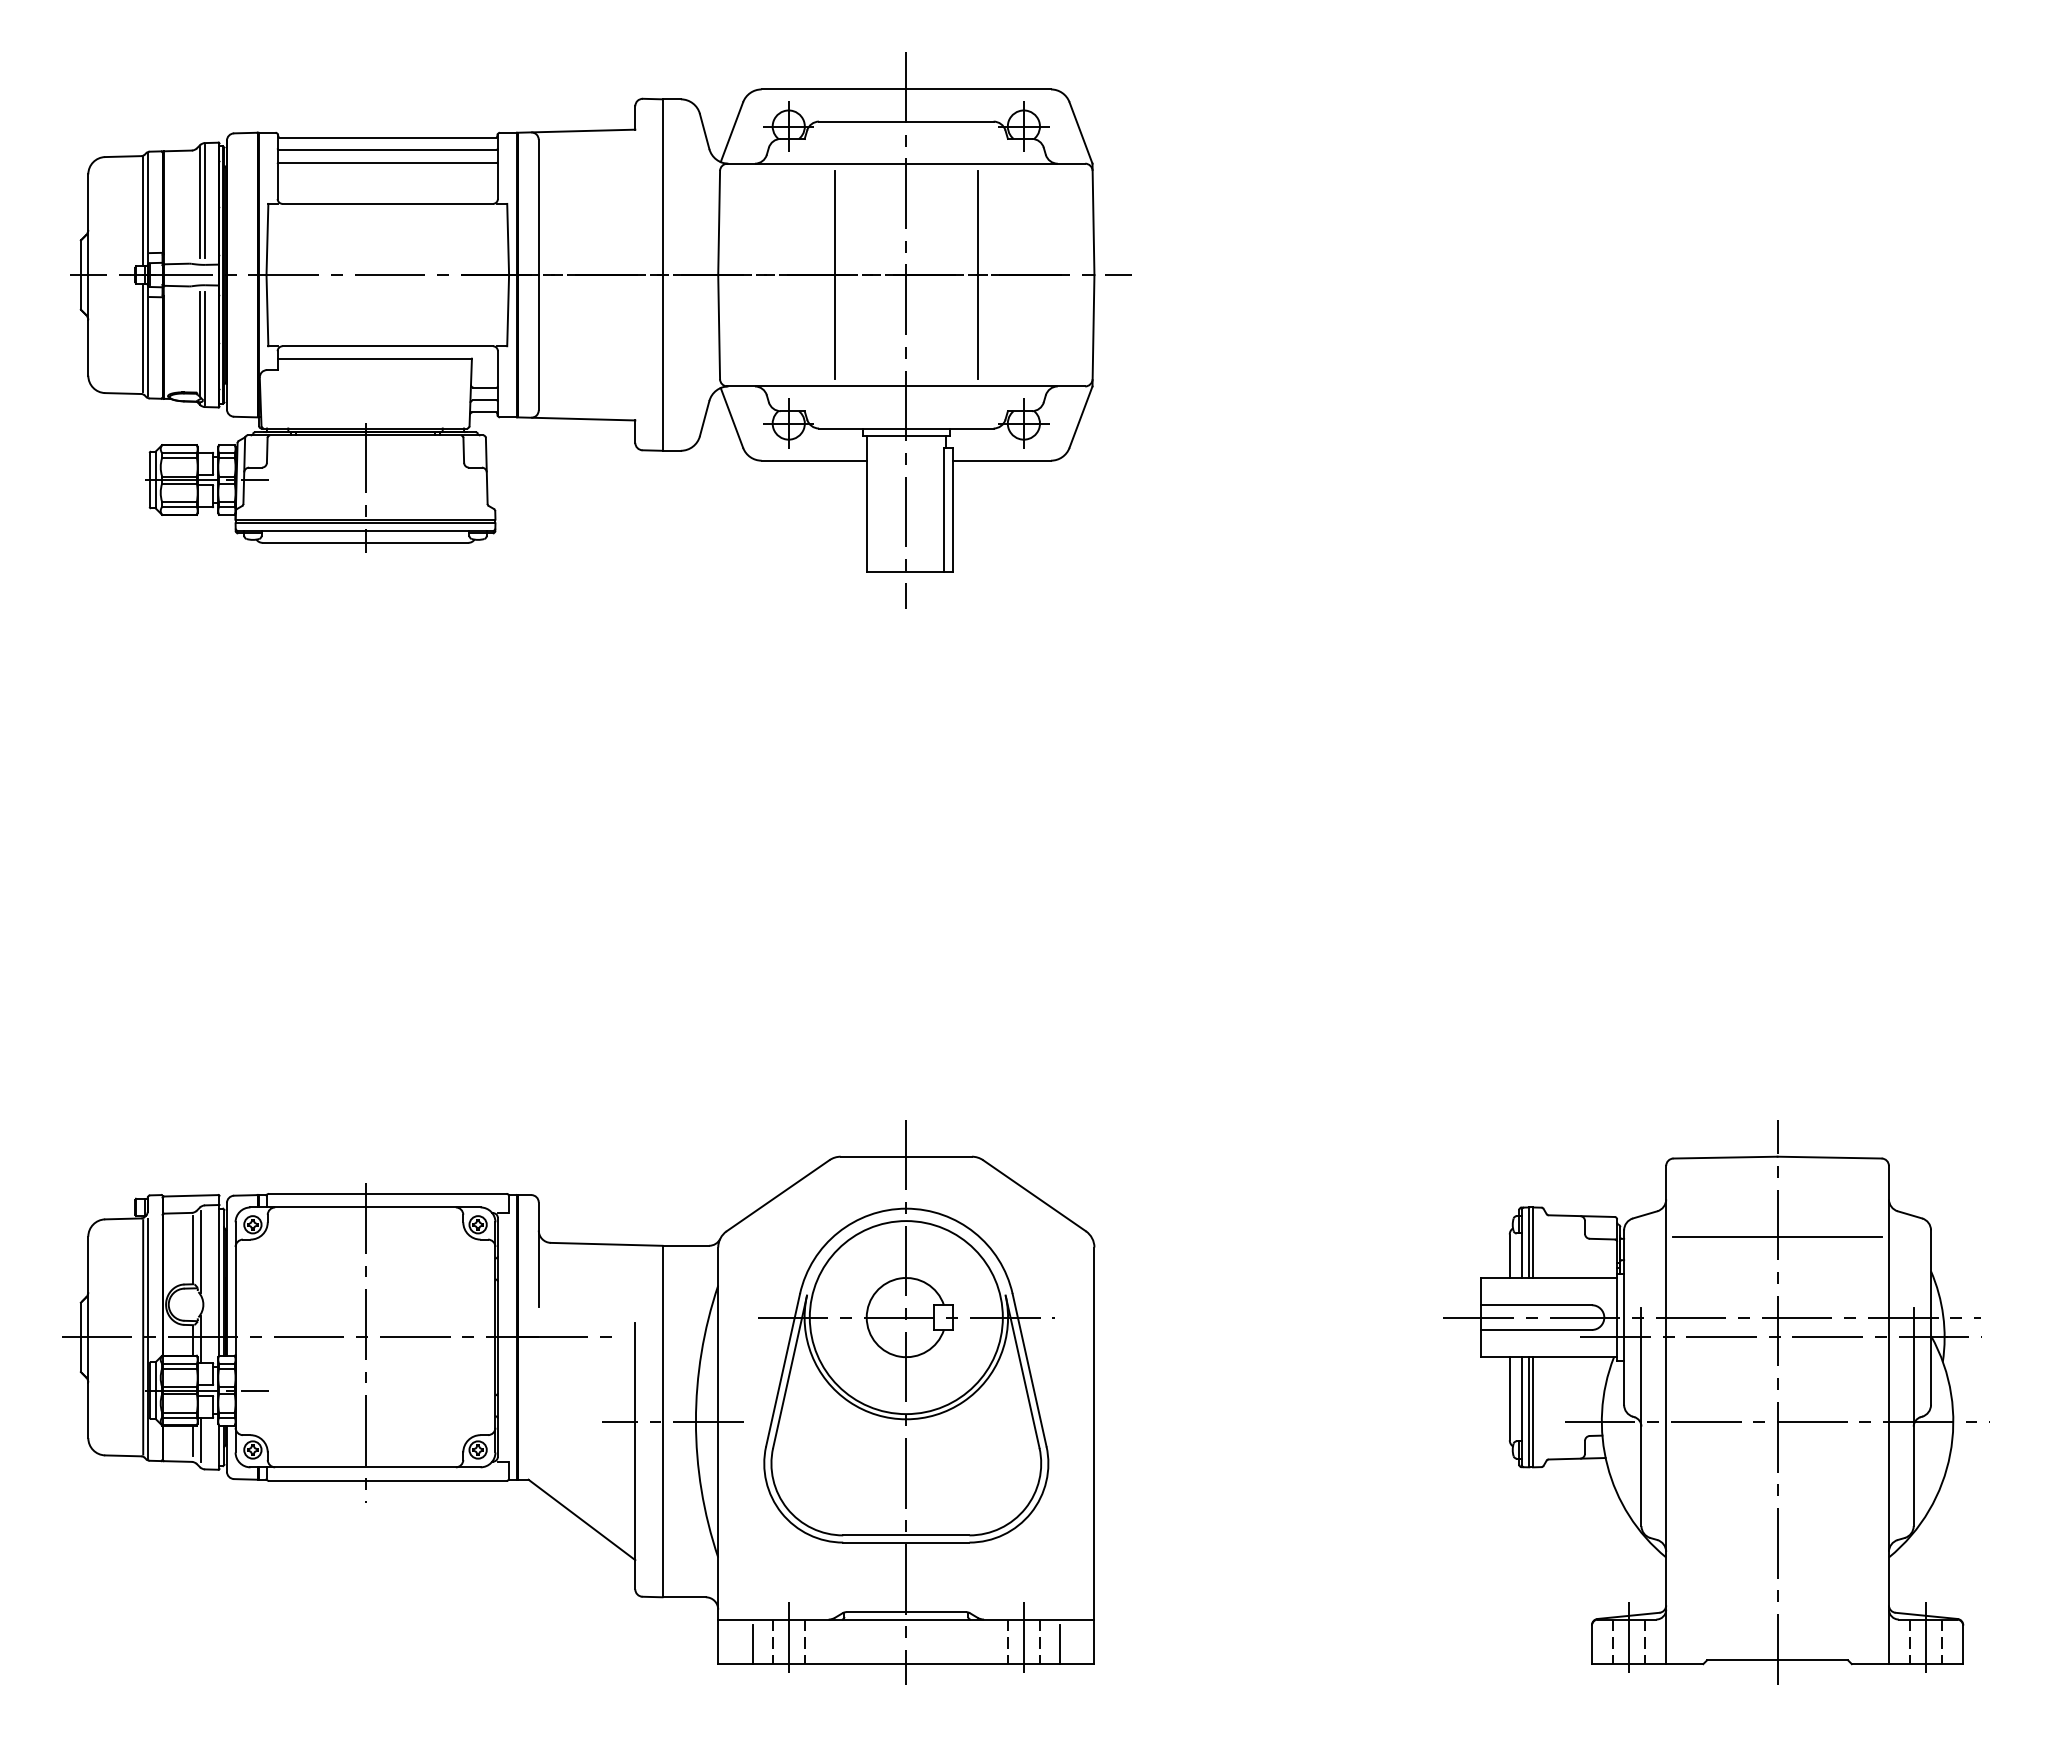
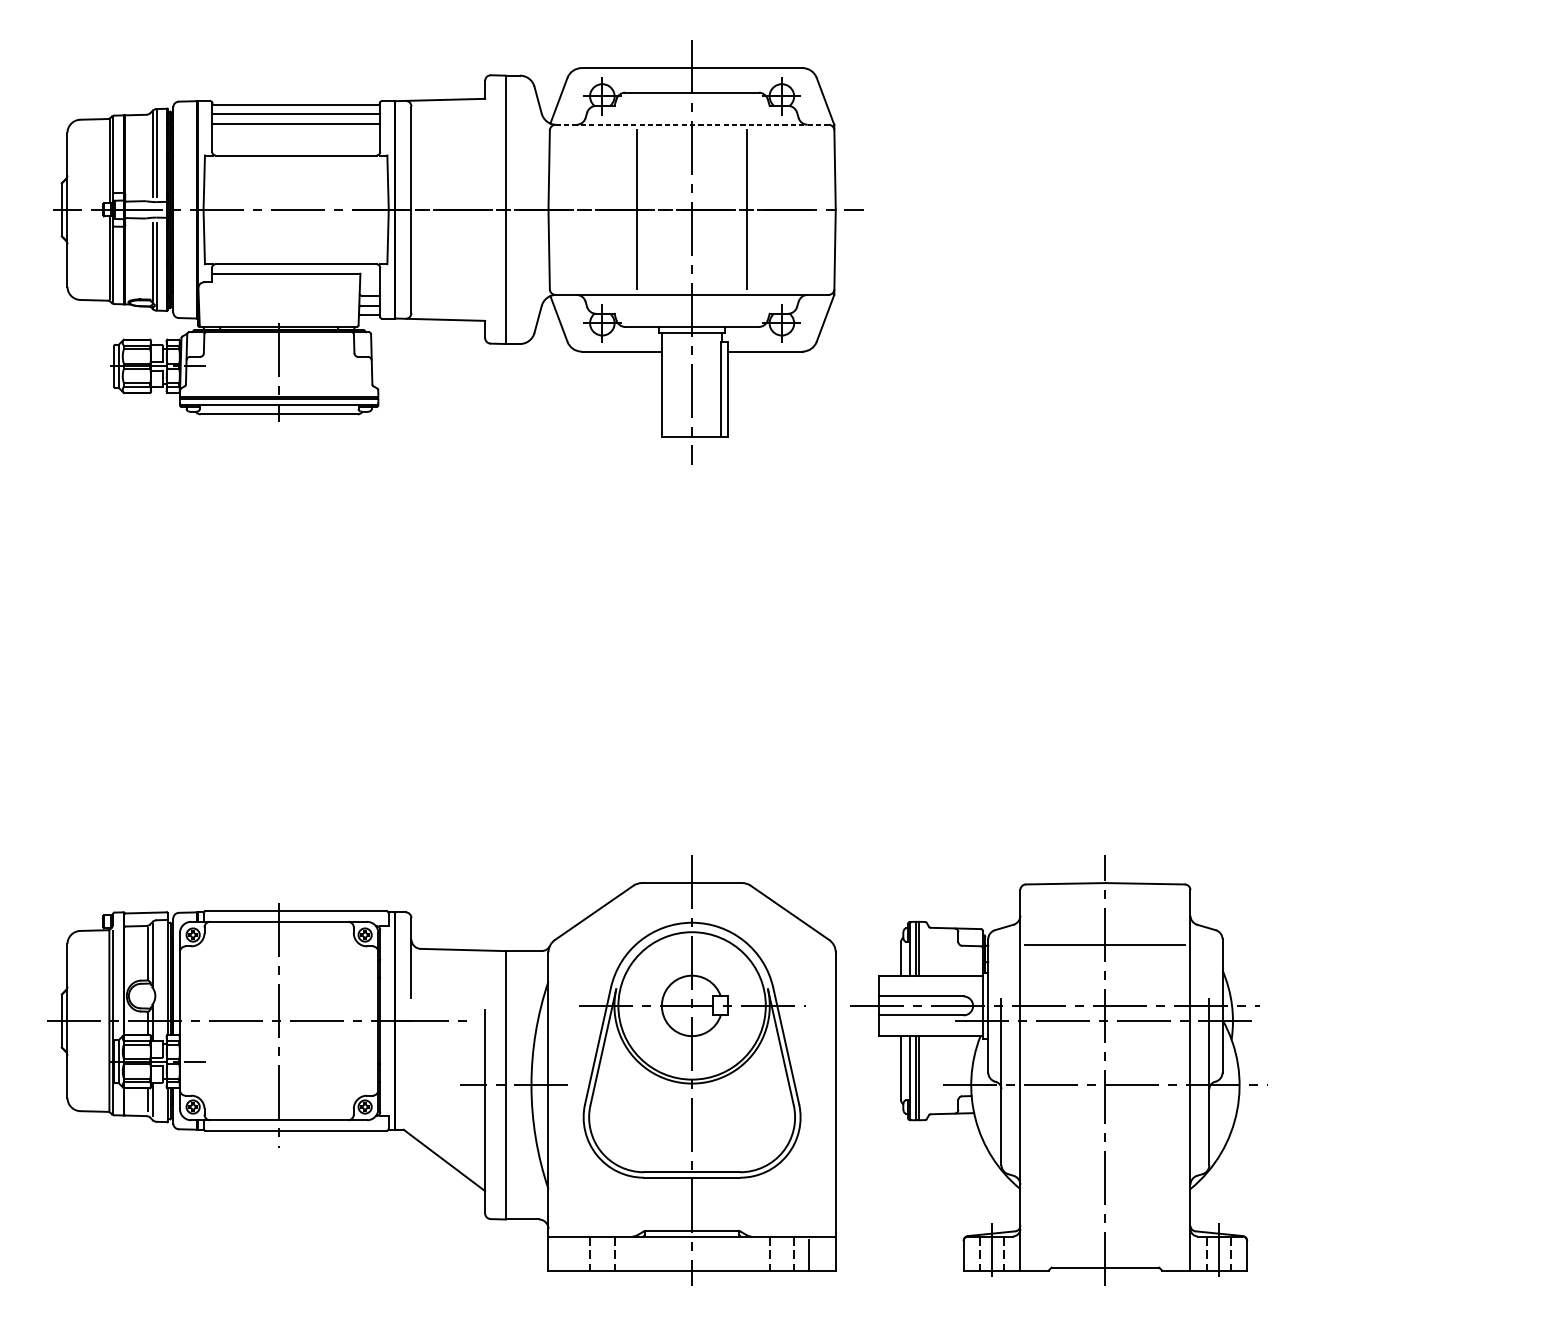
line: (906, 163) -> (692, 124), solid -> dashed
part: (1716, 1402) -> (1058, 1070), moved
line: (788, 1641) -> (602, 1253), removed
line: (1023, 1641) -> (781, 1253), removed
line: (752, 1644) -> (574, 1255), removed

